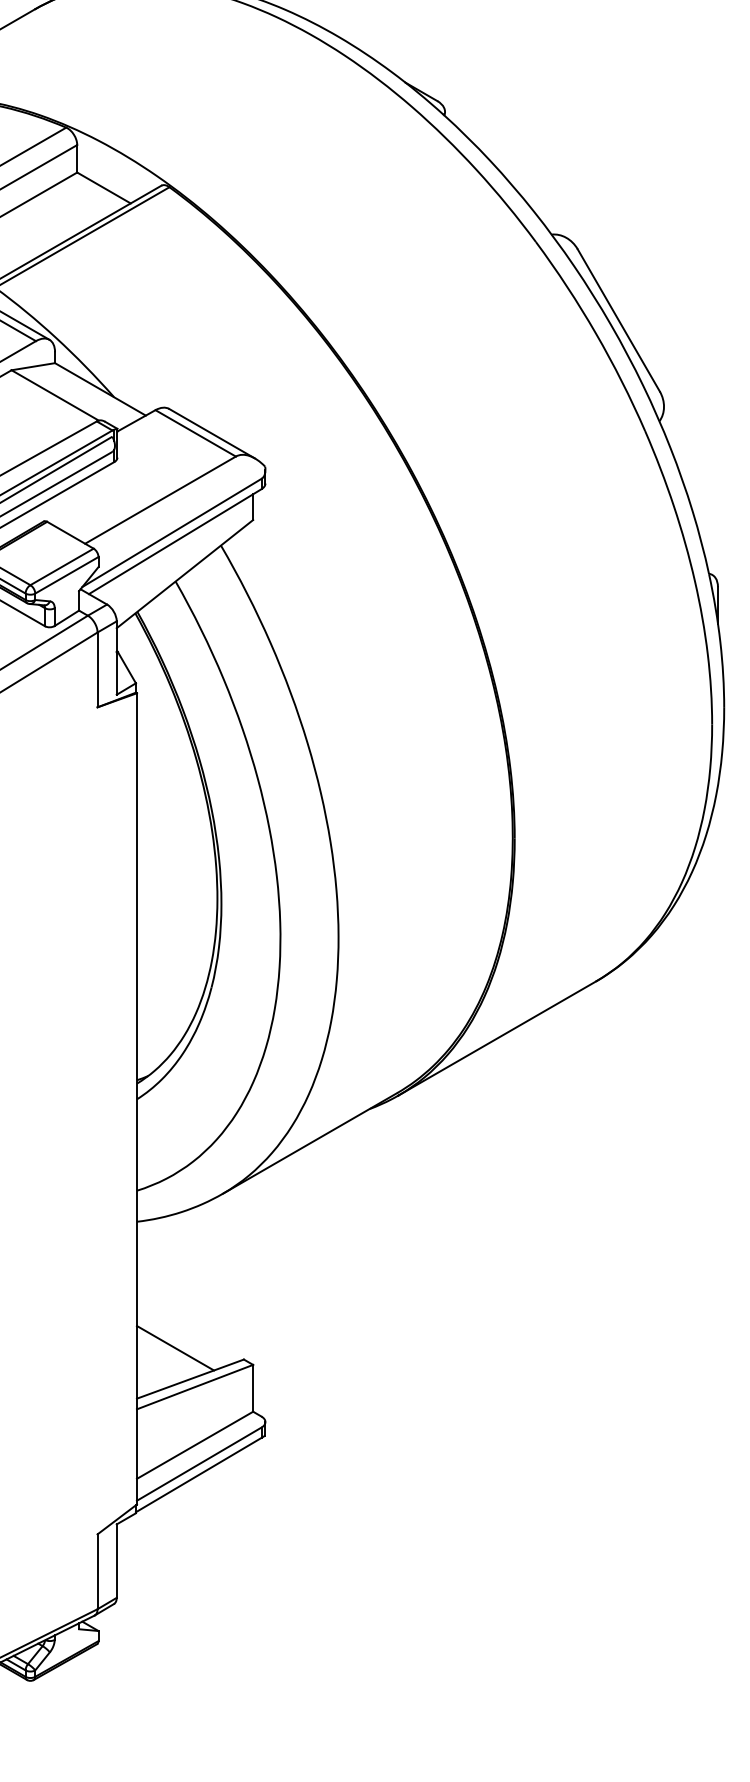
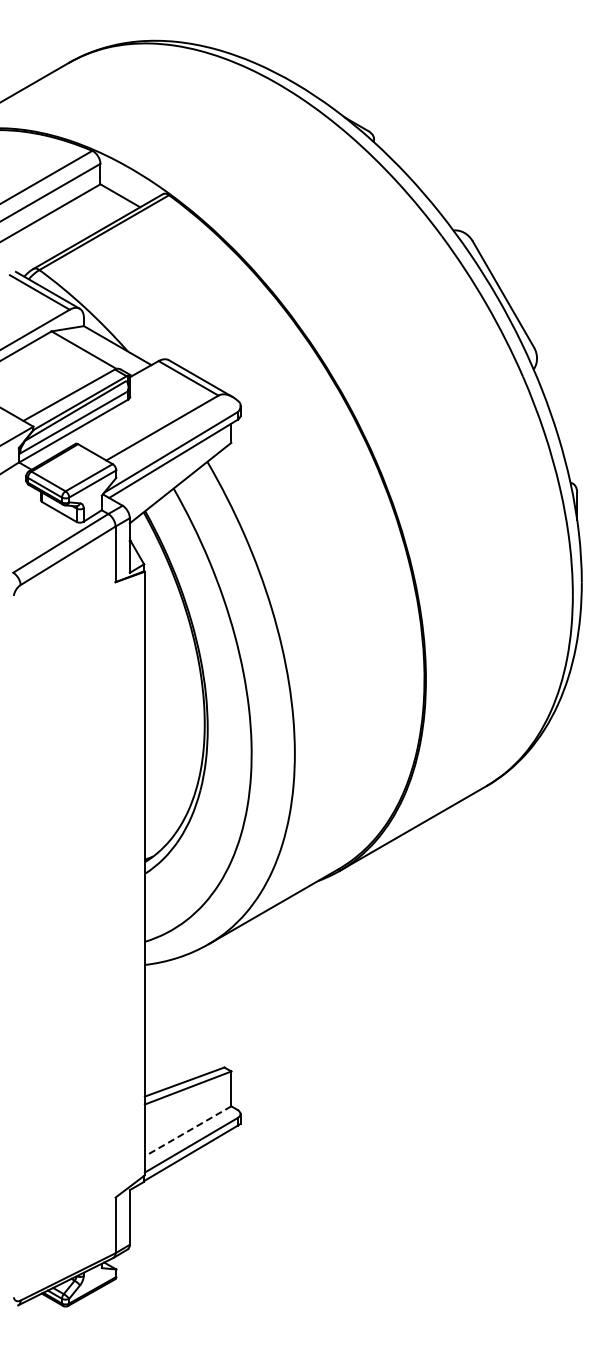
line: (175, 1347) -> (173, 1058), removed
line: (195, 1445) -> (188, 1131), solid -> dashed

